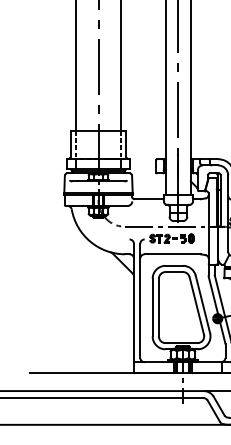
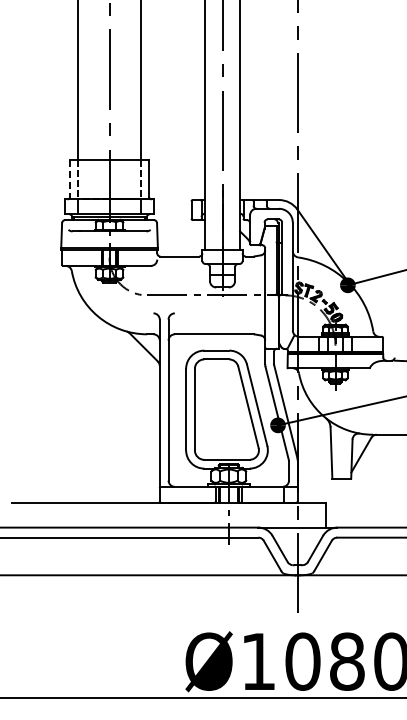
line: (70, 144) -> (70, 179), solid -> dashed
part: (172, 238) -> (213, 311), removed

